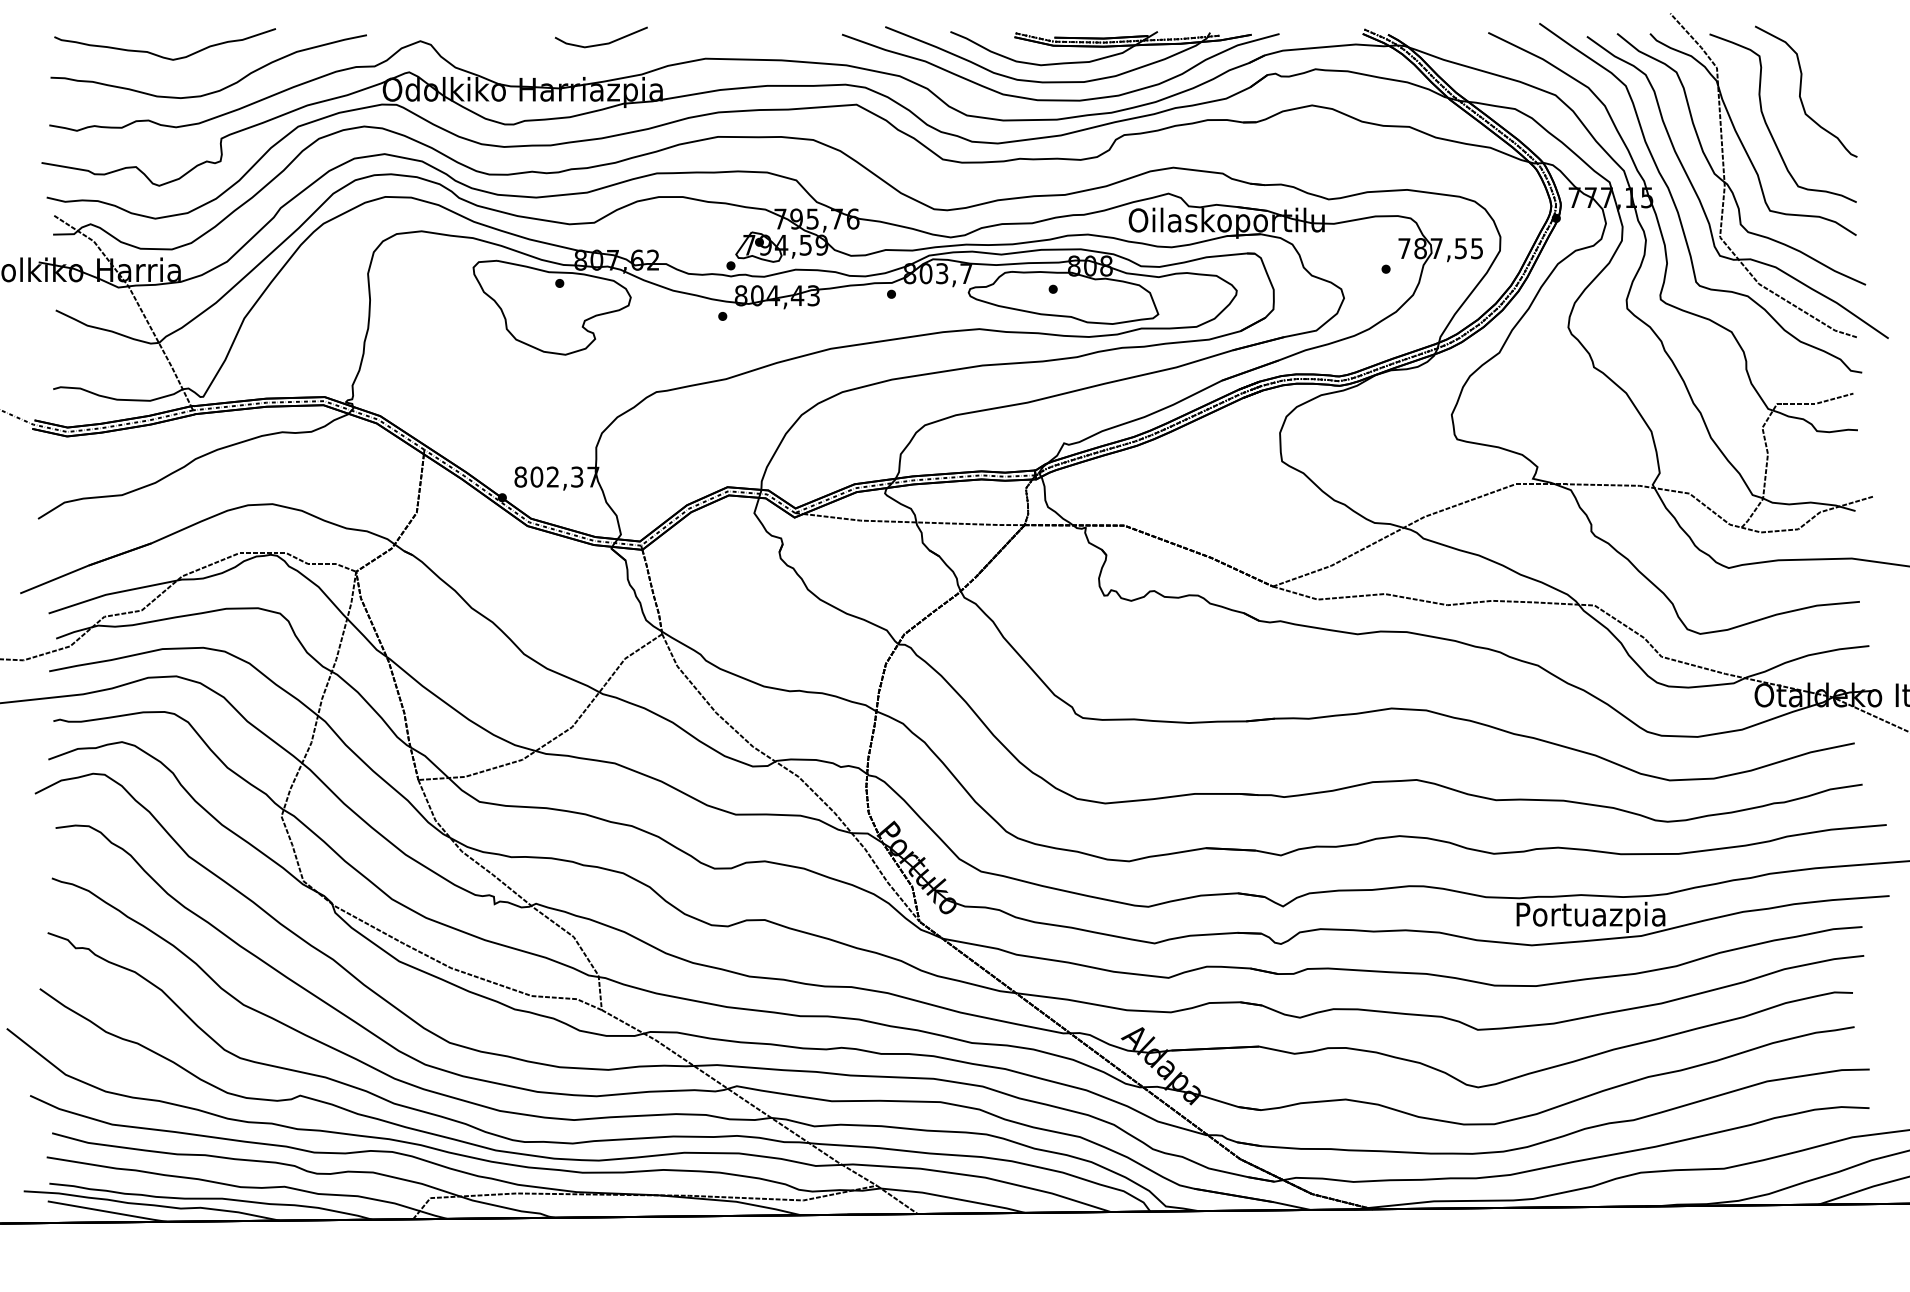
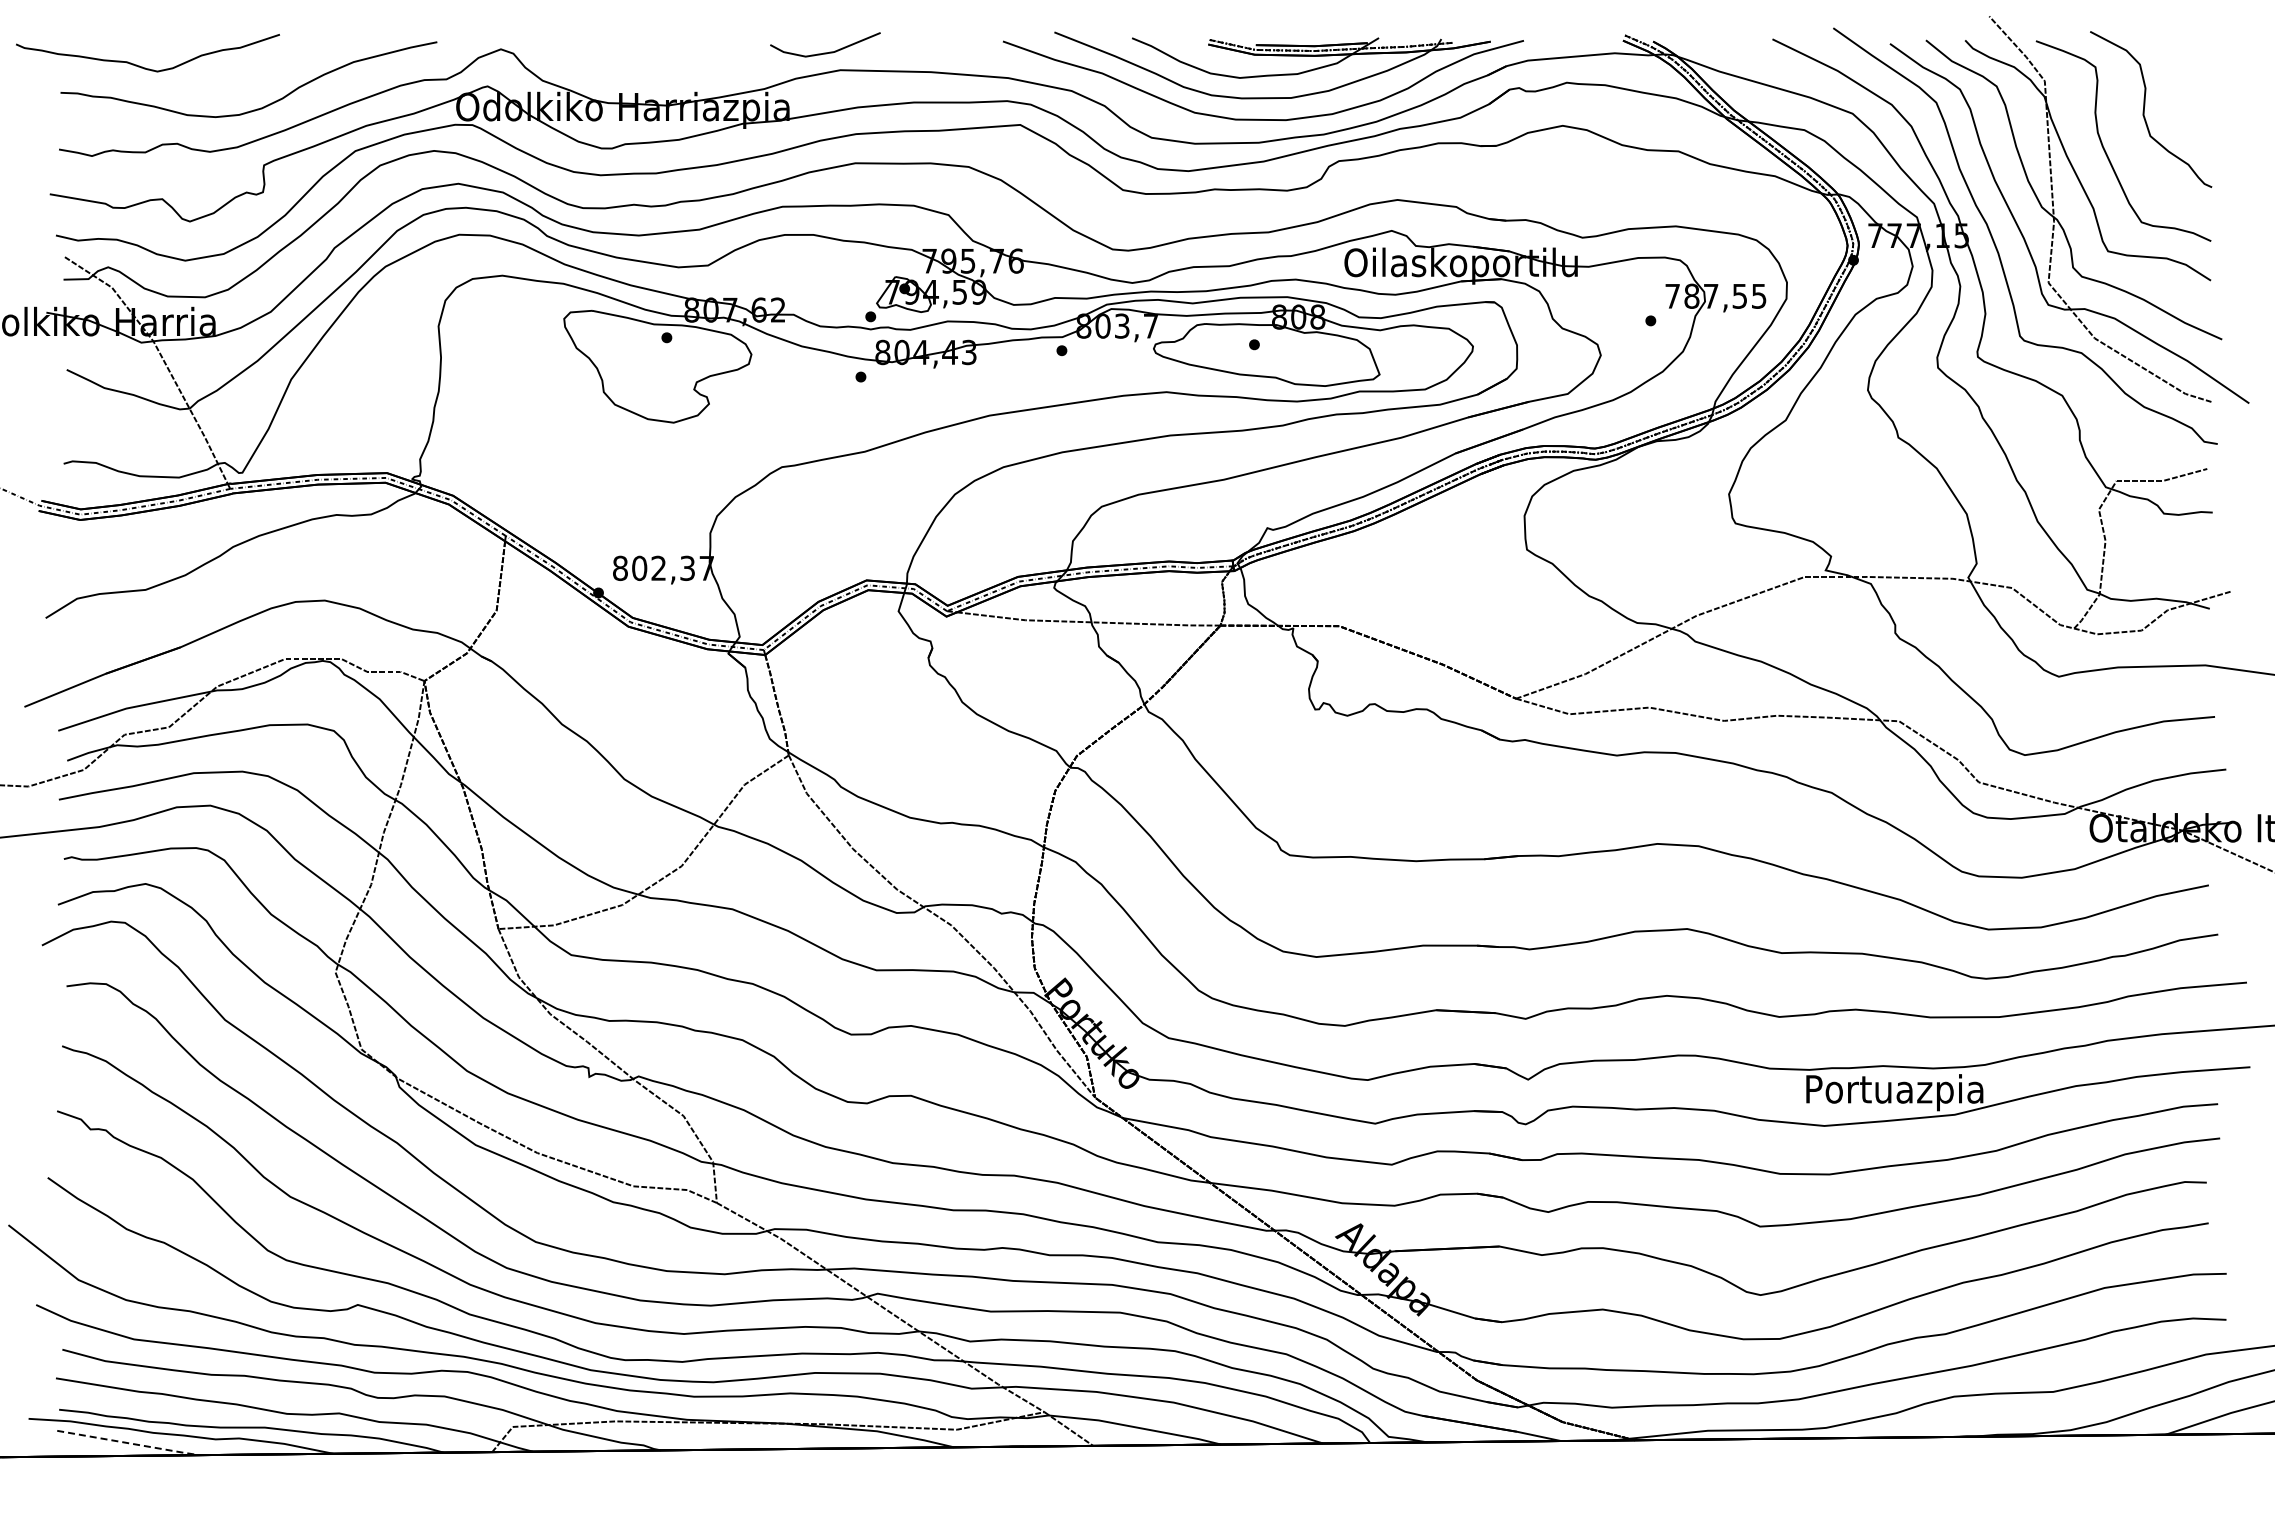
line: (601, 43) -> (825, 52), moved
curve: (160, 55) -> (142, 66), moved
line: (107, 1212) -> (128, 1443), solid -> dashed

